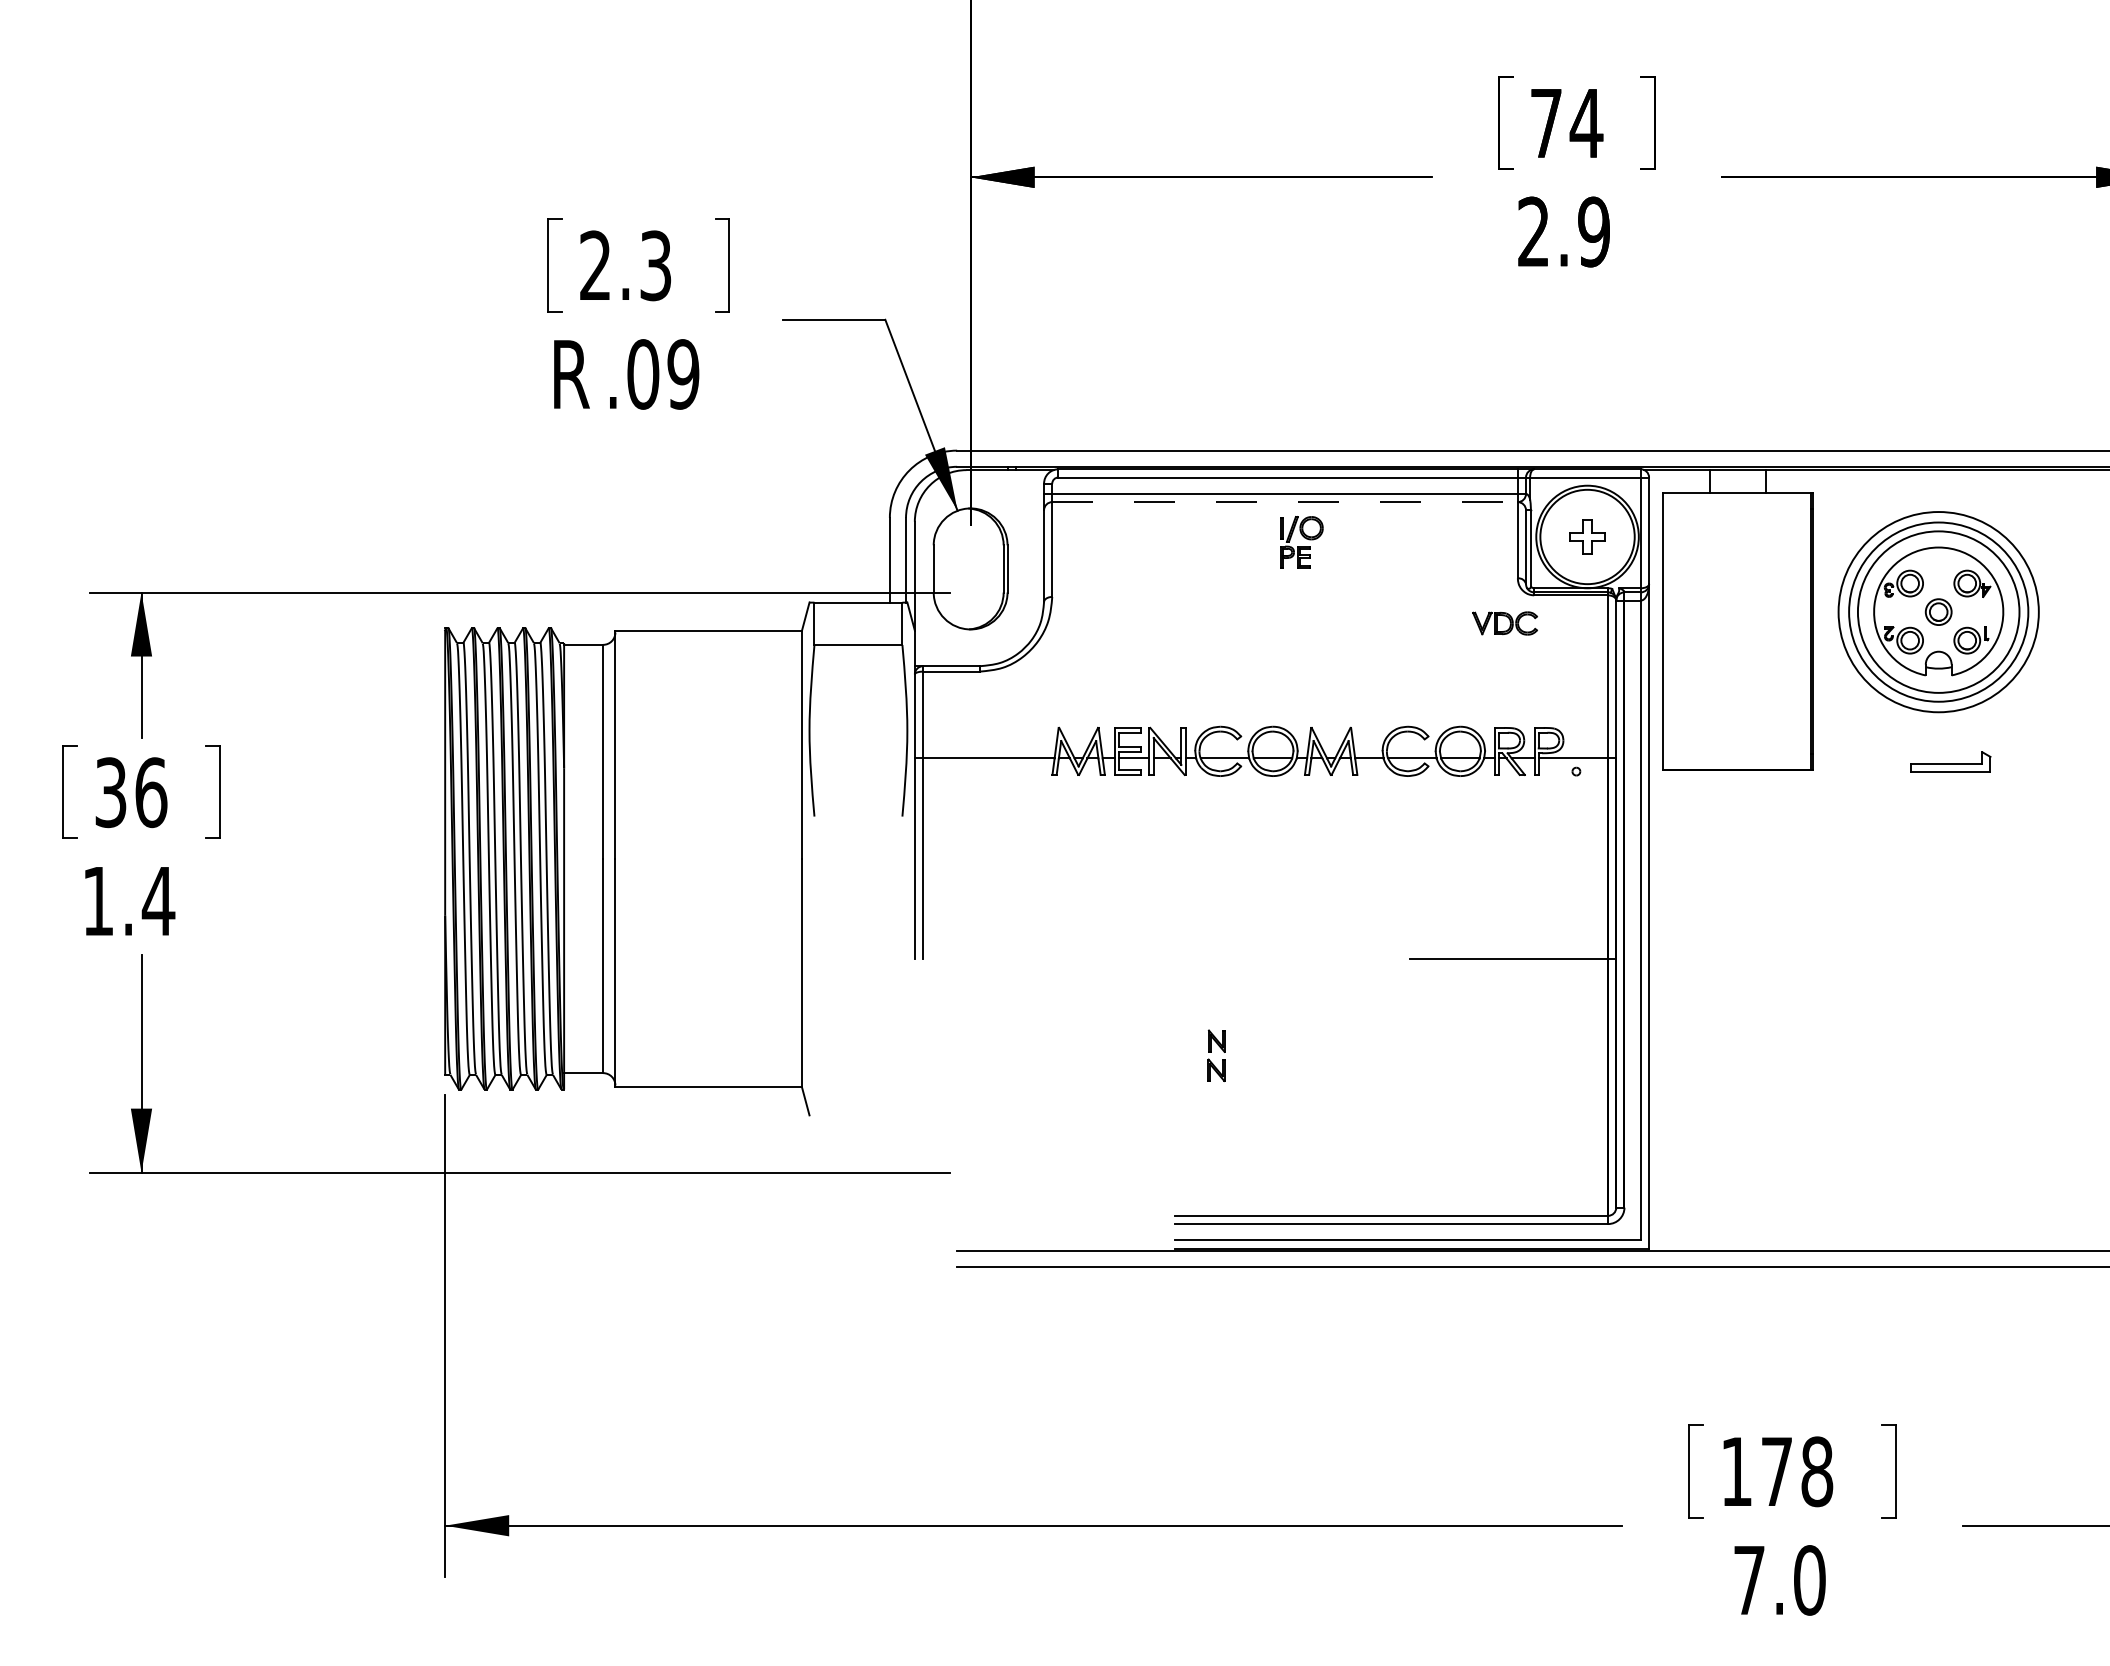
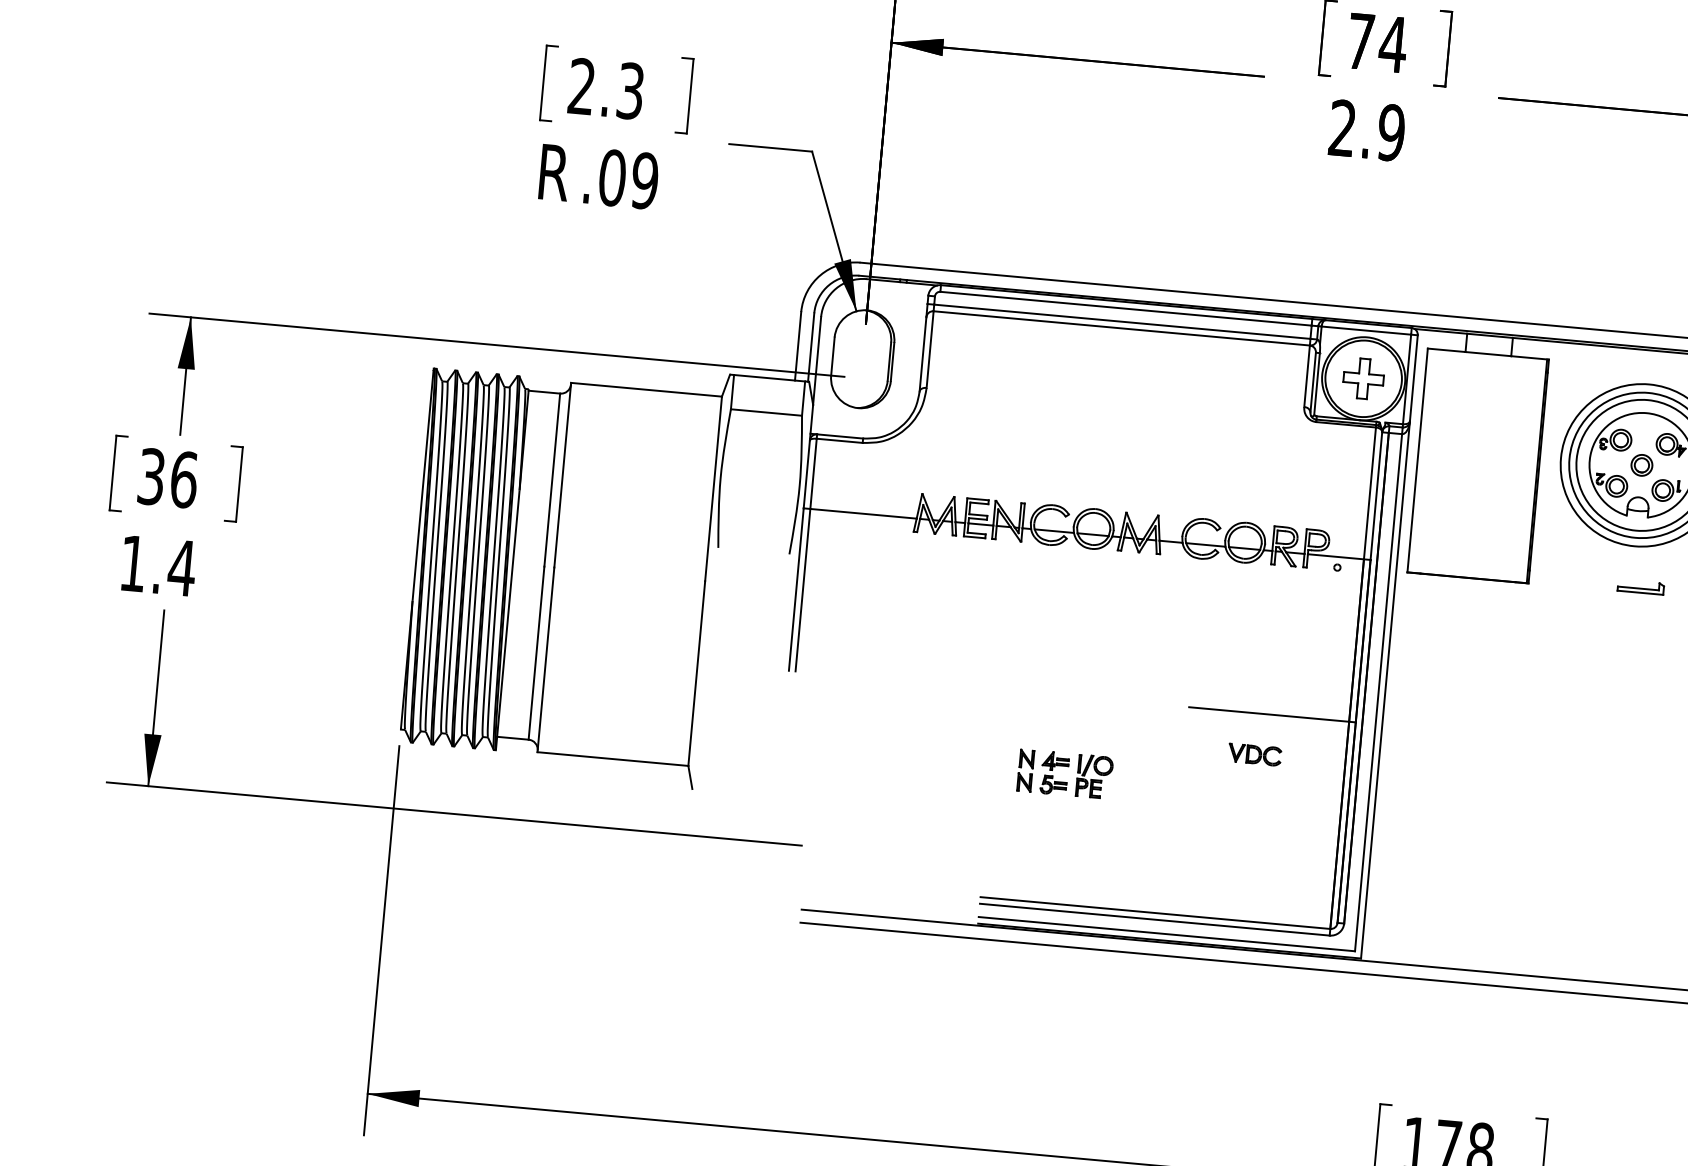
line: (1285, 502) -> (1122, 328), dashed -> solid
part: (1587, 536) -> (1363, 378), size x1.43
part: (1301, 542) -> (1094, 776), moved
part: (1504, 623) -> (1254, 754), moved
part: (1951, 761) -> (1641, 587), size x0.71
part: (1251, 1055) -> (1053, 773), added

